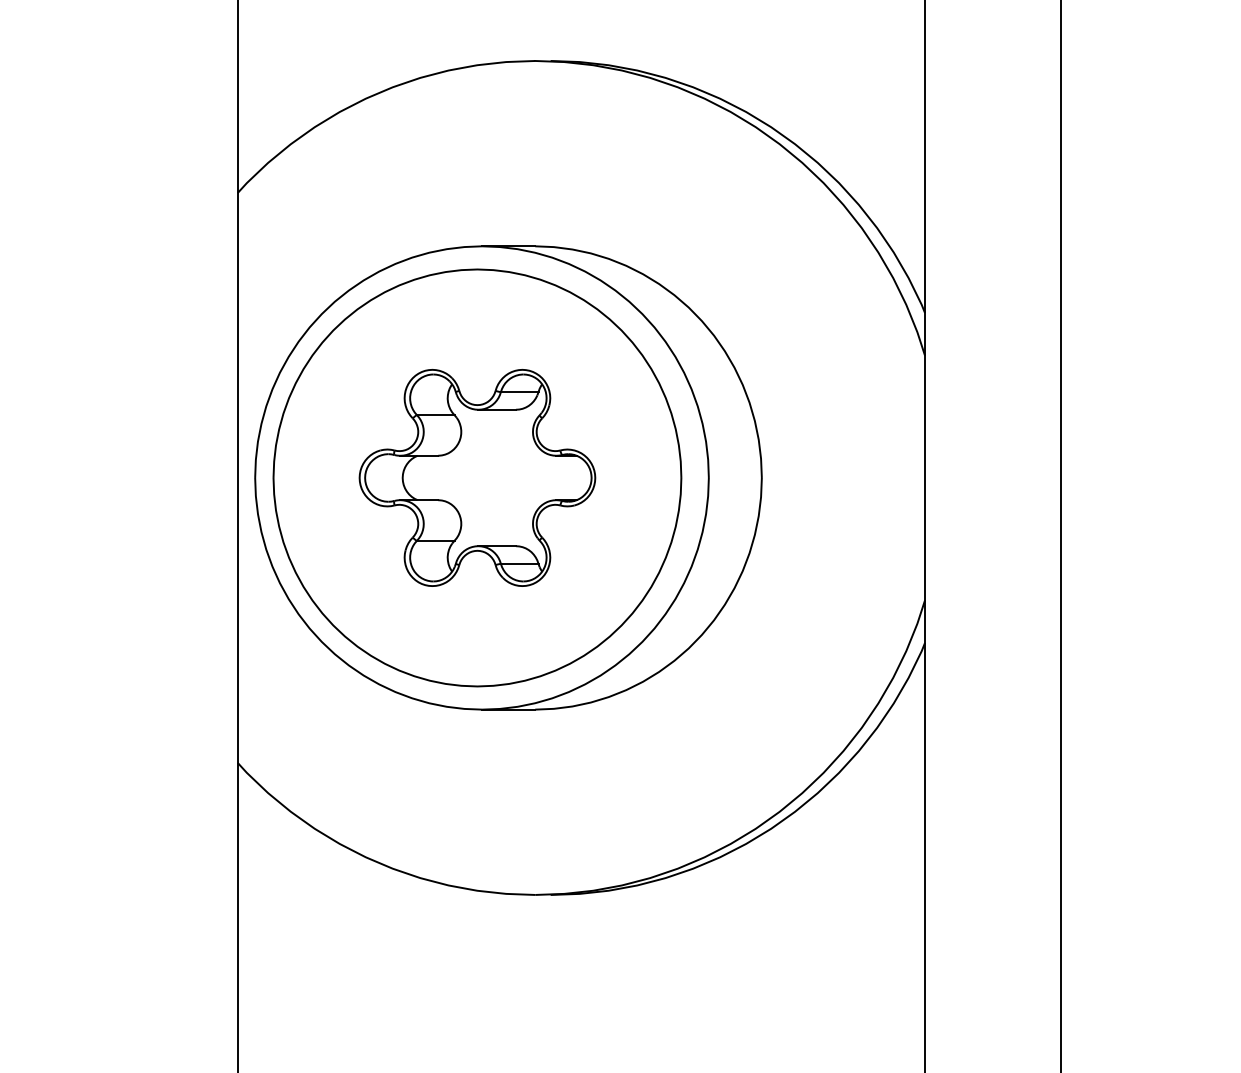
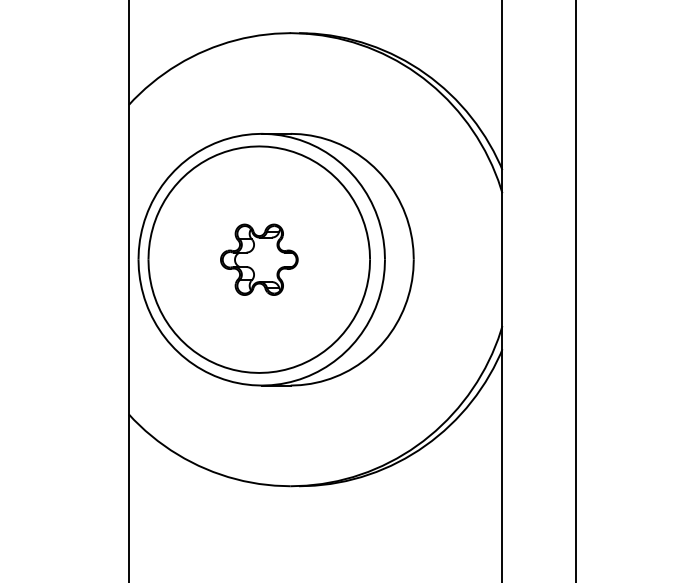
part: (477, 477) -> (259, 259), size x0.6

